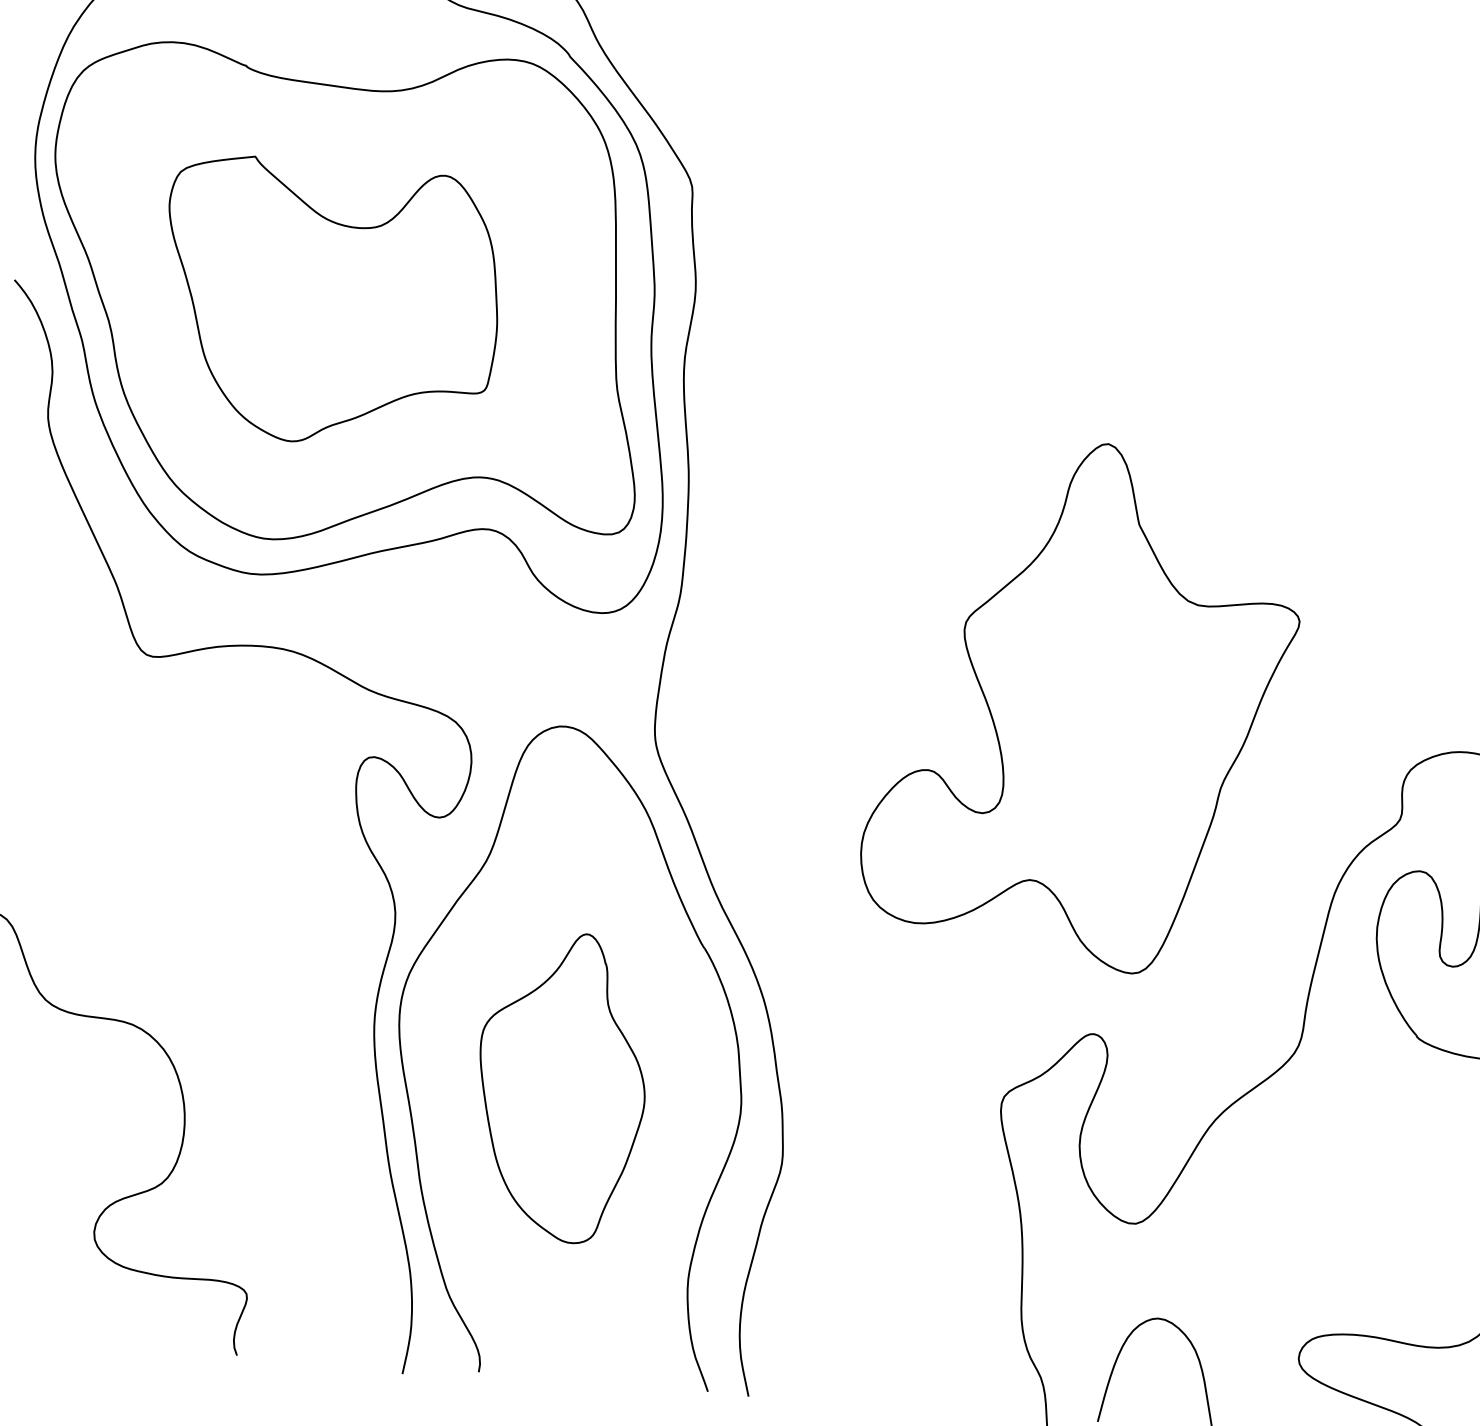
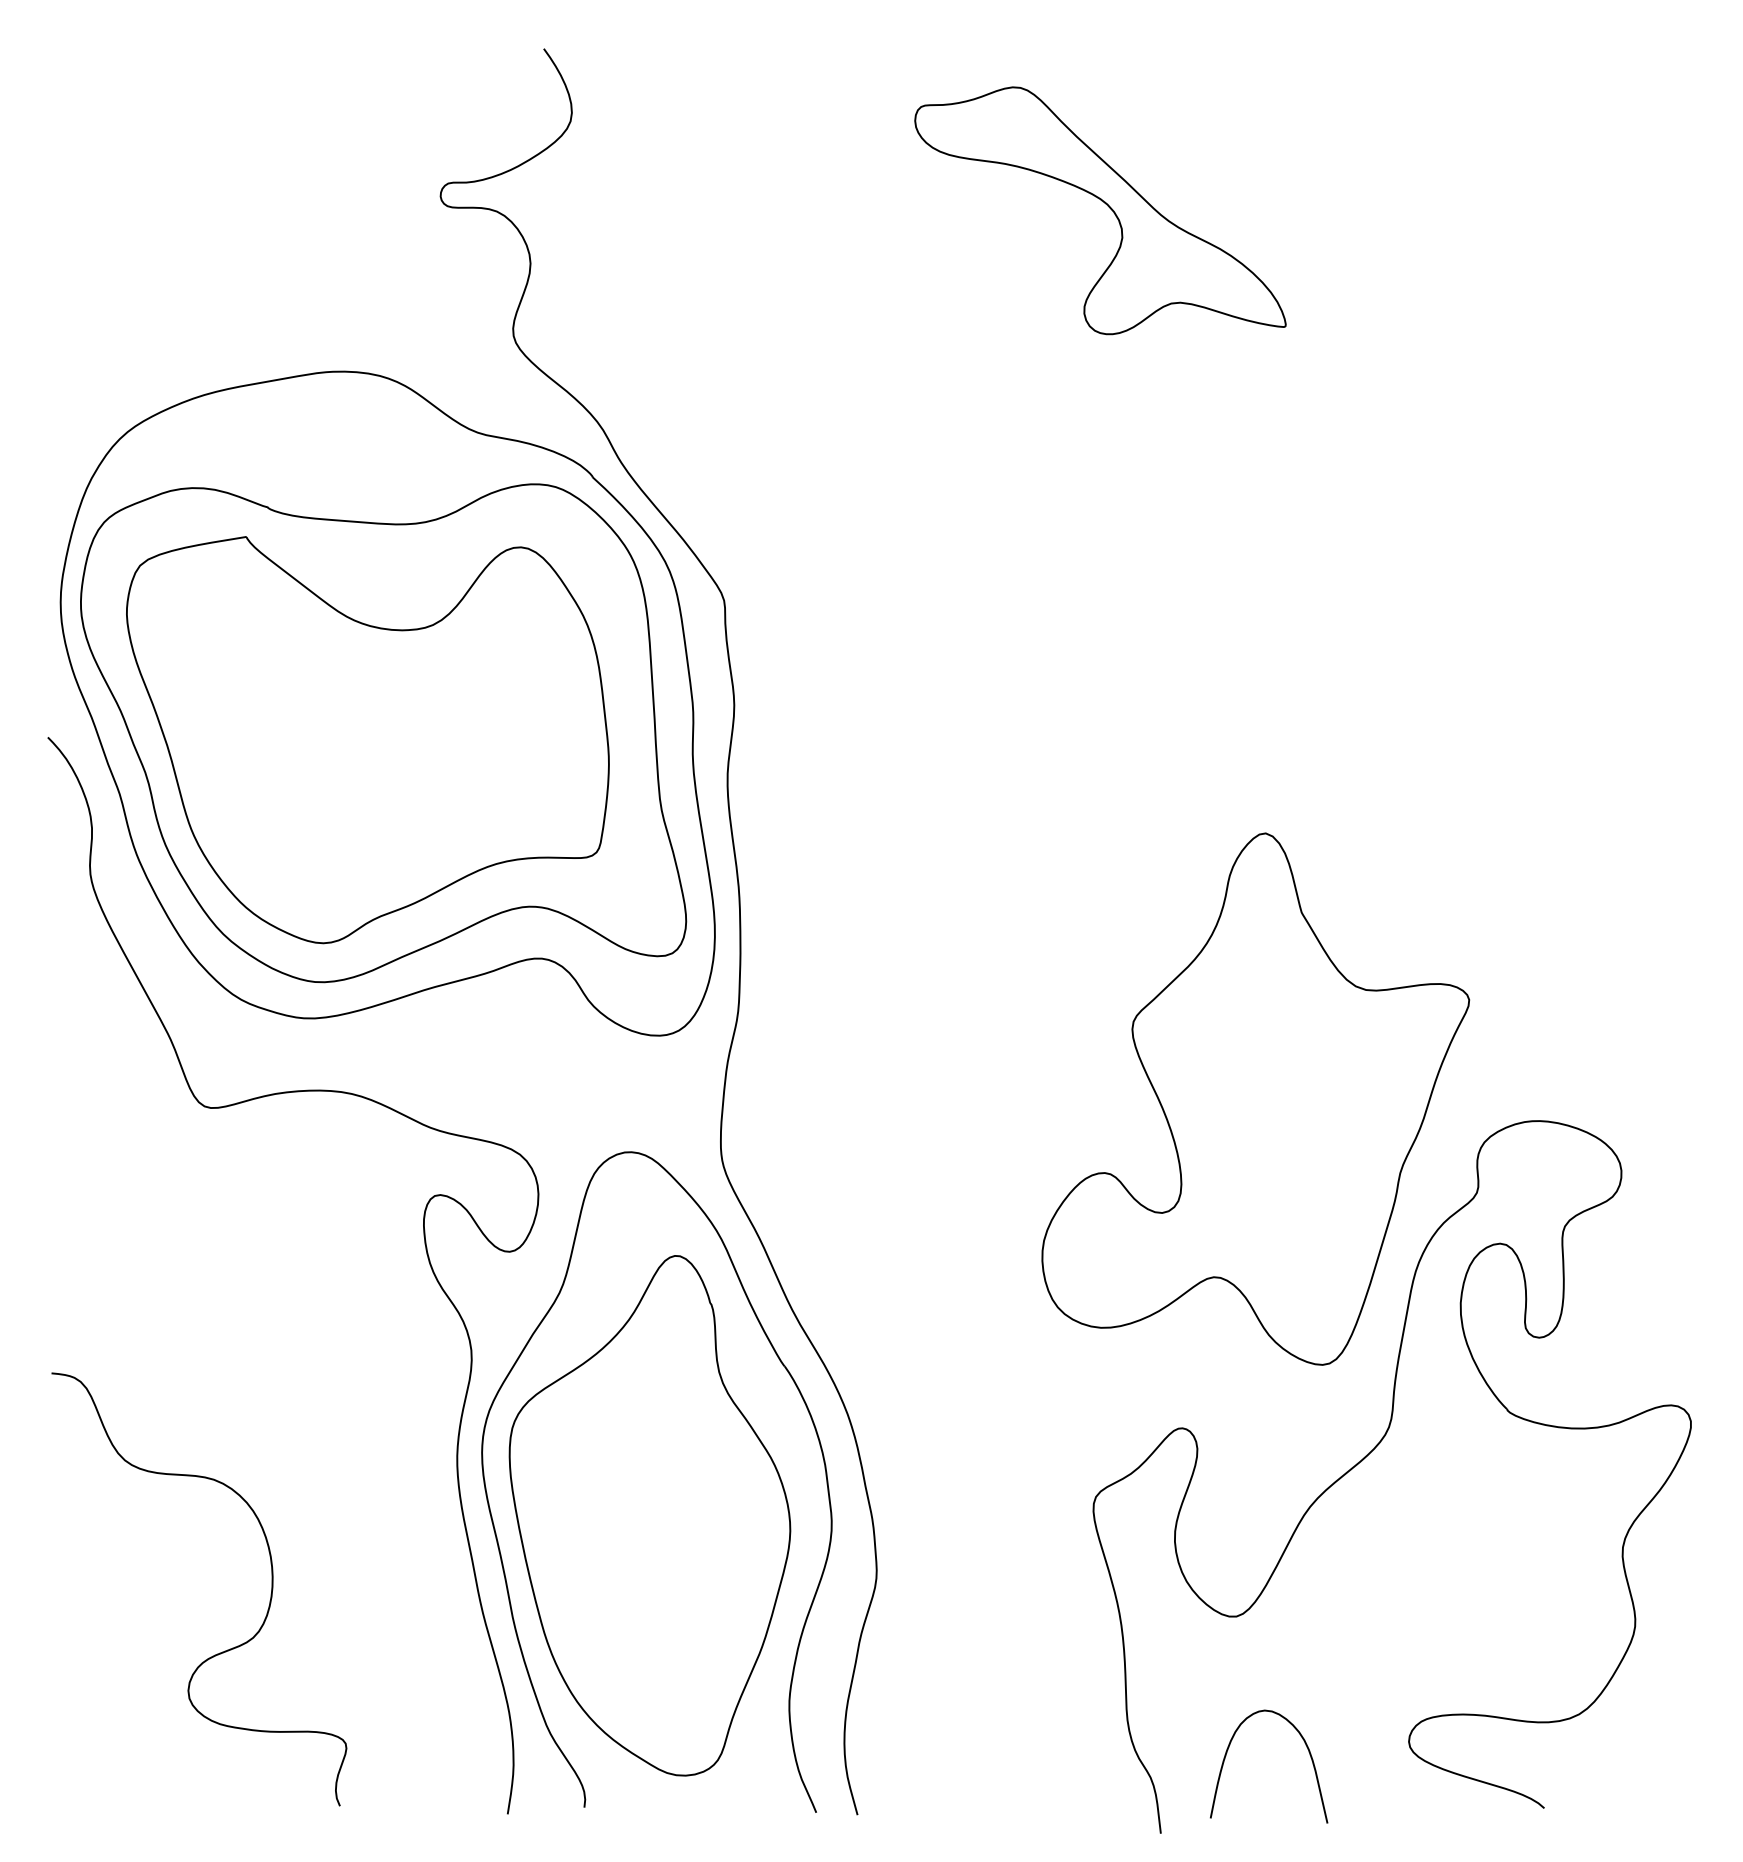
part: (330, 302) -> (367, 740), size x1.43
part: (1082, 705) -> (1255, 1098), moved
part: (561, 1087) -> (649, 1515), size x1.67

